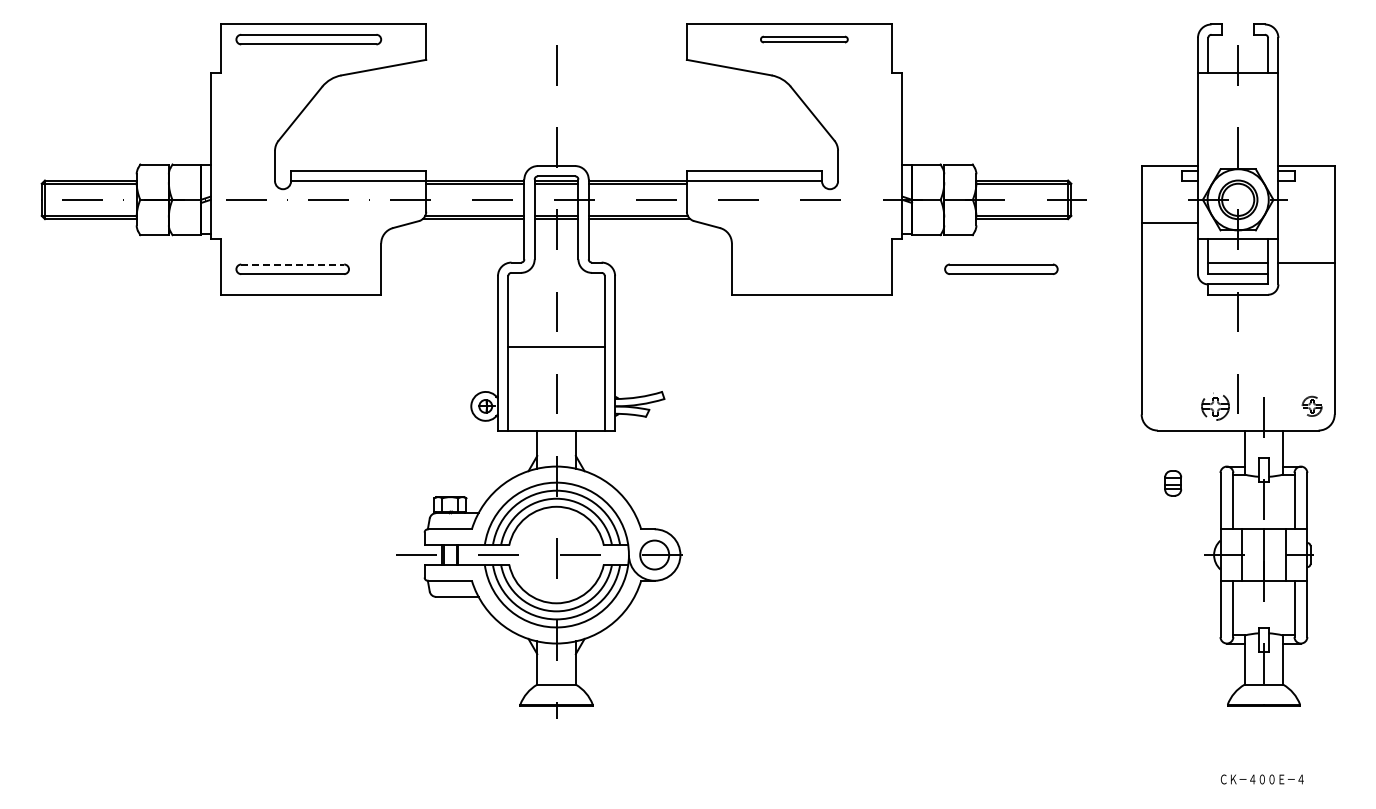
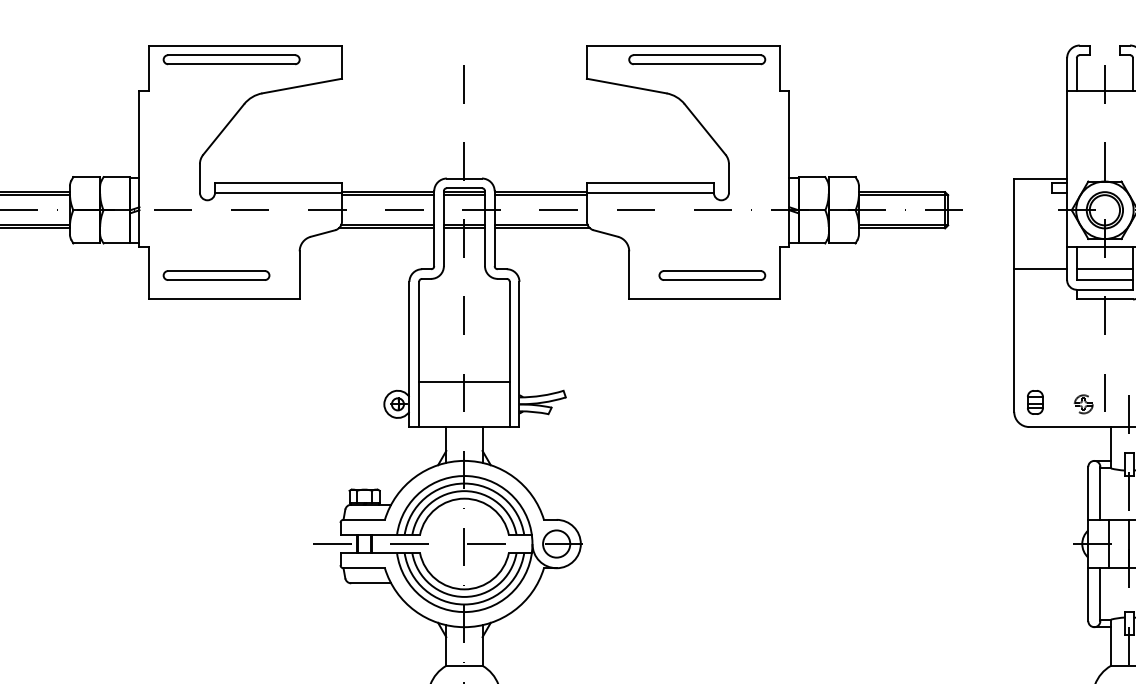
part: (804, 39) -> (697, 59), size x1.67
line: (1169, 222) -> (1040, 269), moved
line: (293, 264) -> (217, 271), dashed -> solid
part: (1001, 268) -> (712, 274), moved
line: (556, 347) -> (464, 381), moved
part: (1215, 405) -> (1083, 403), size x0.71
part: (1173, 483) -> (1035, 402), moved

